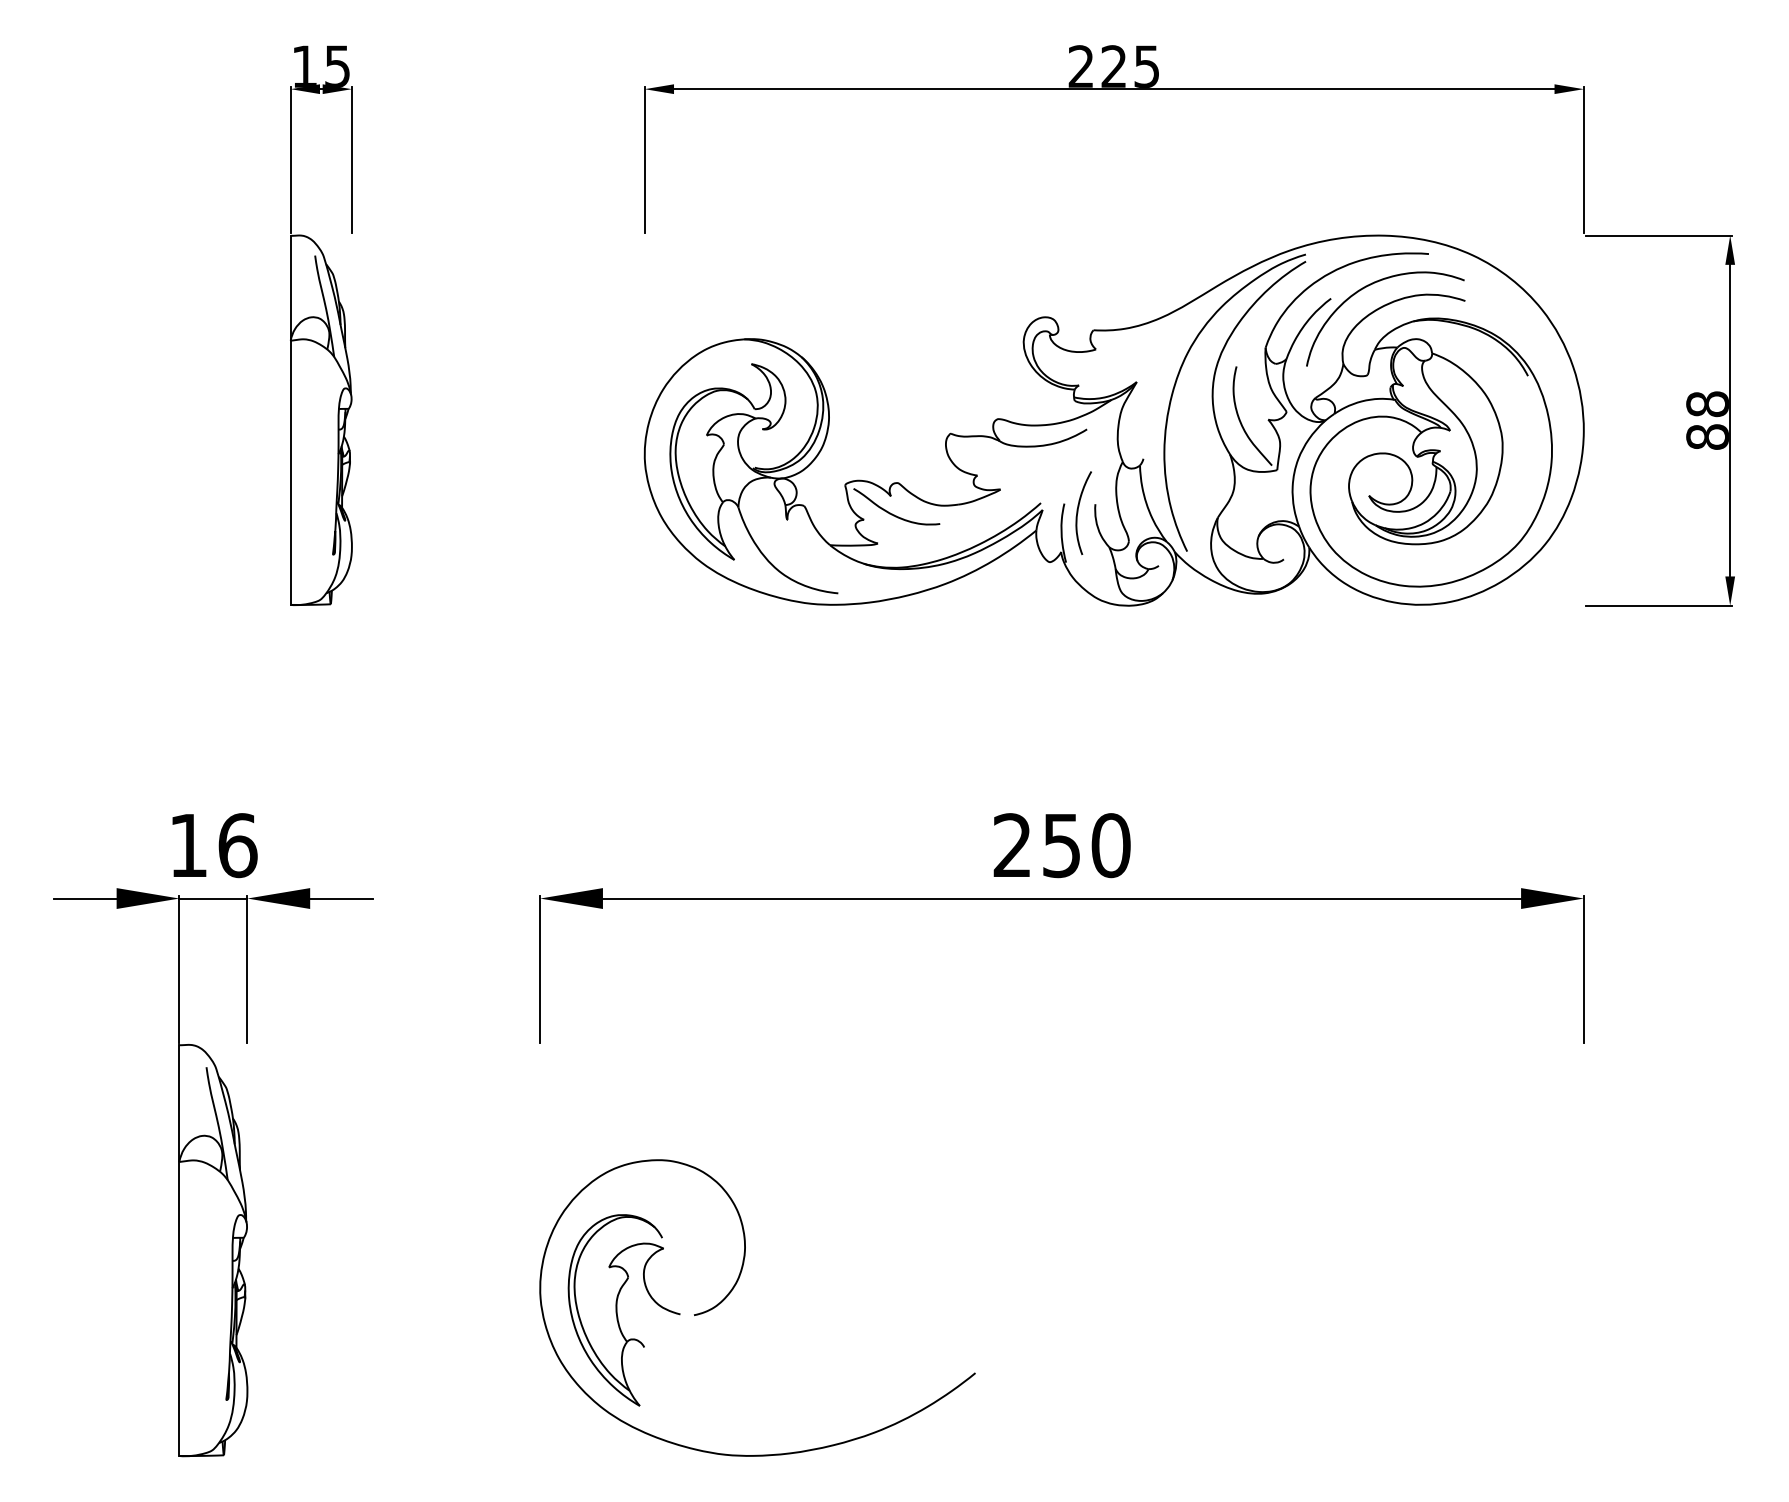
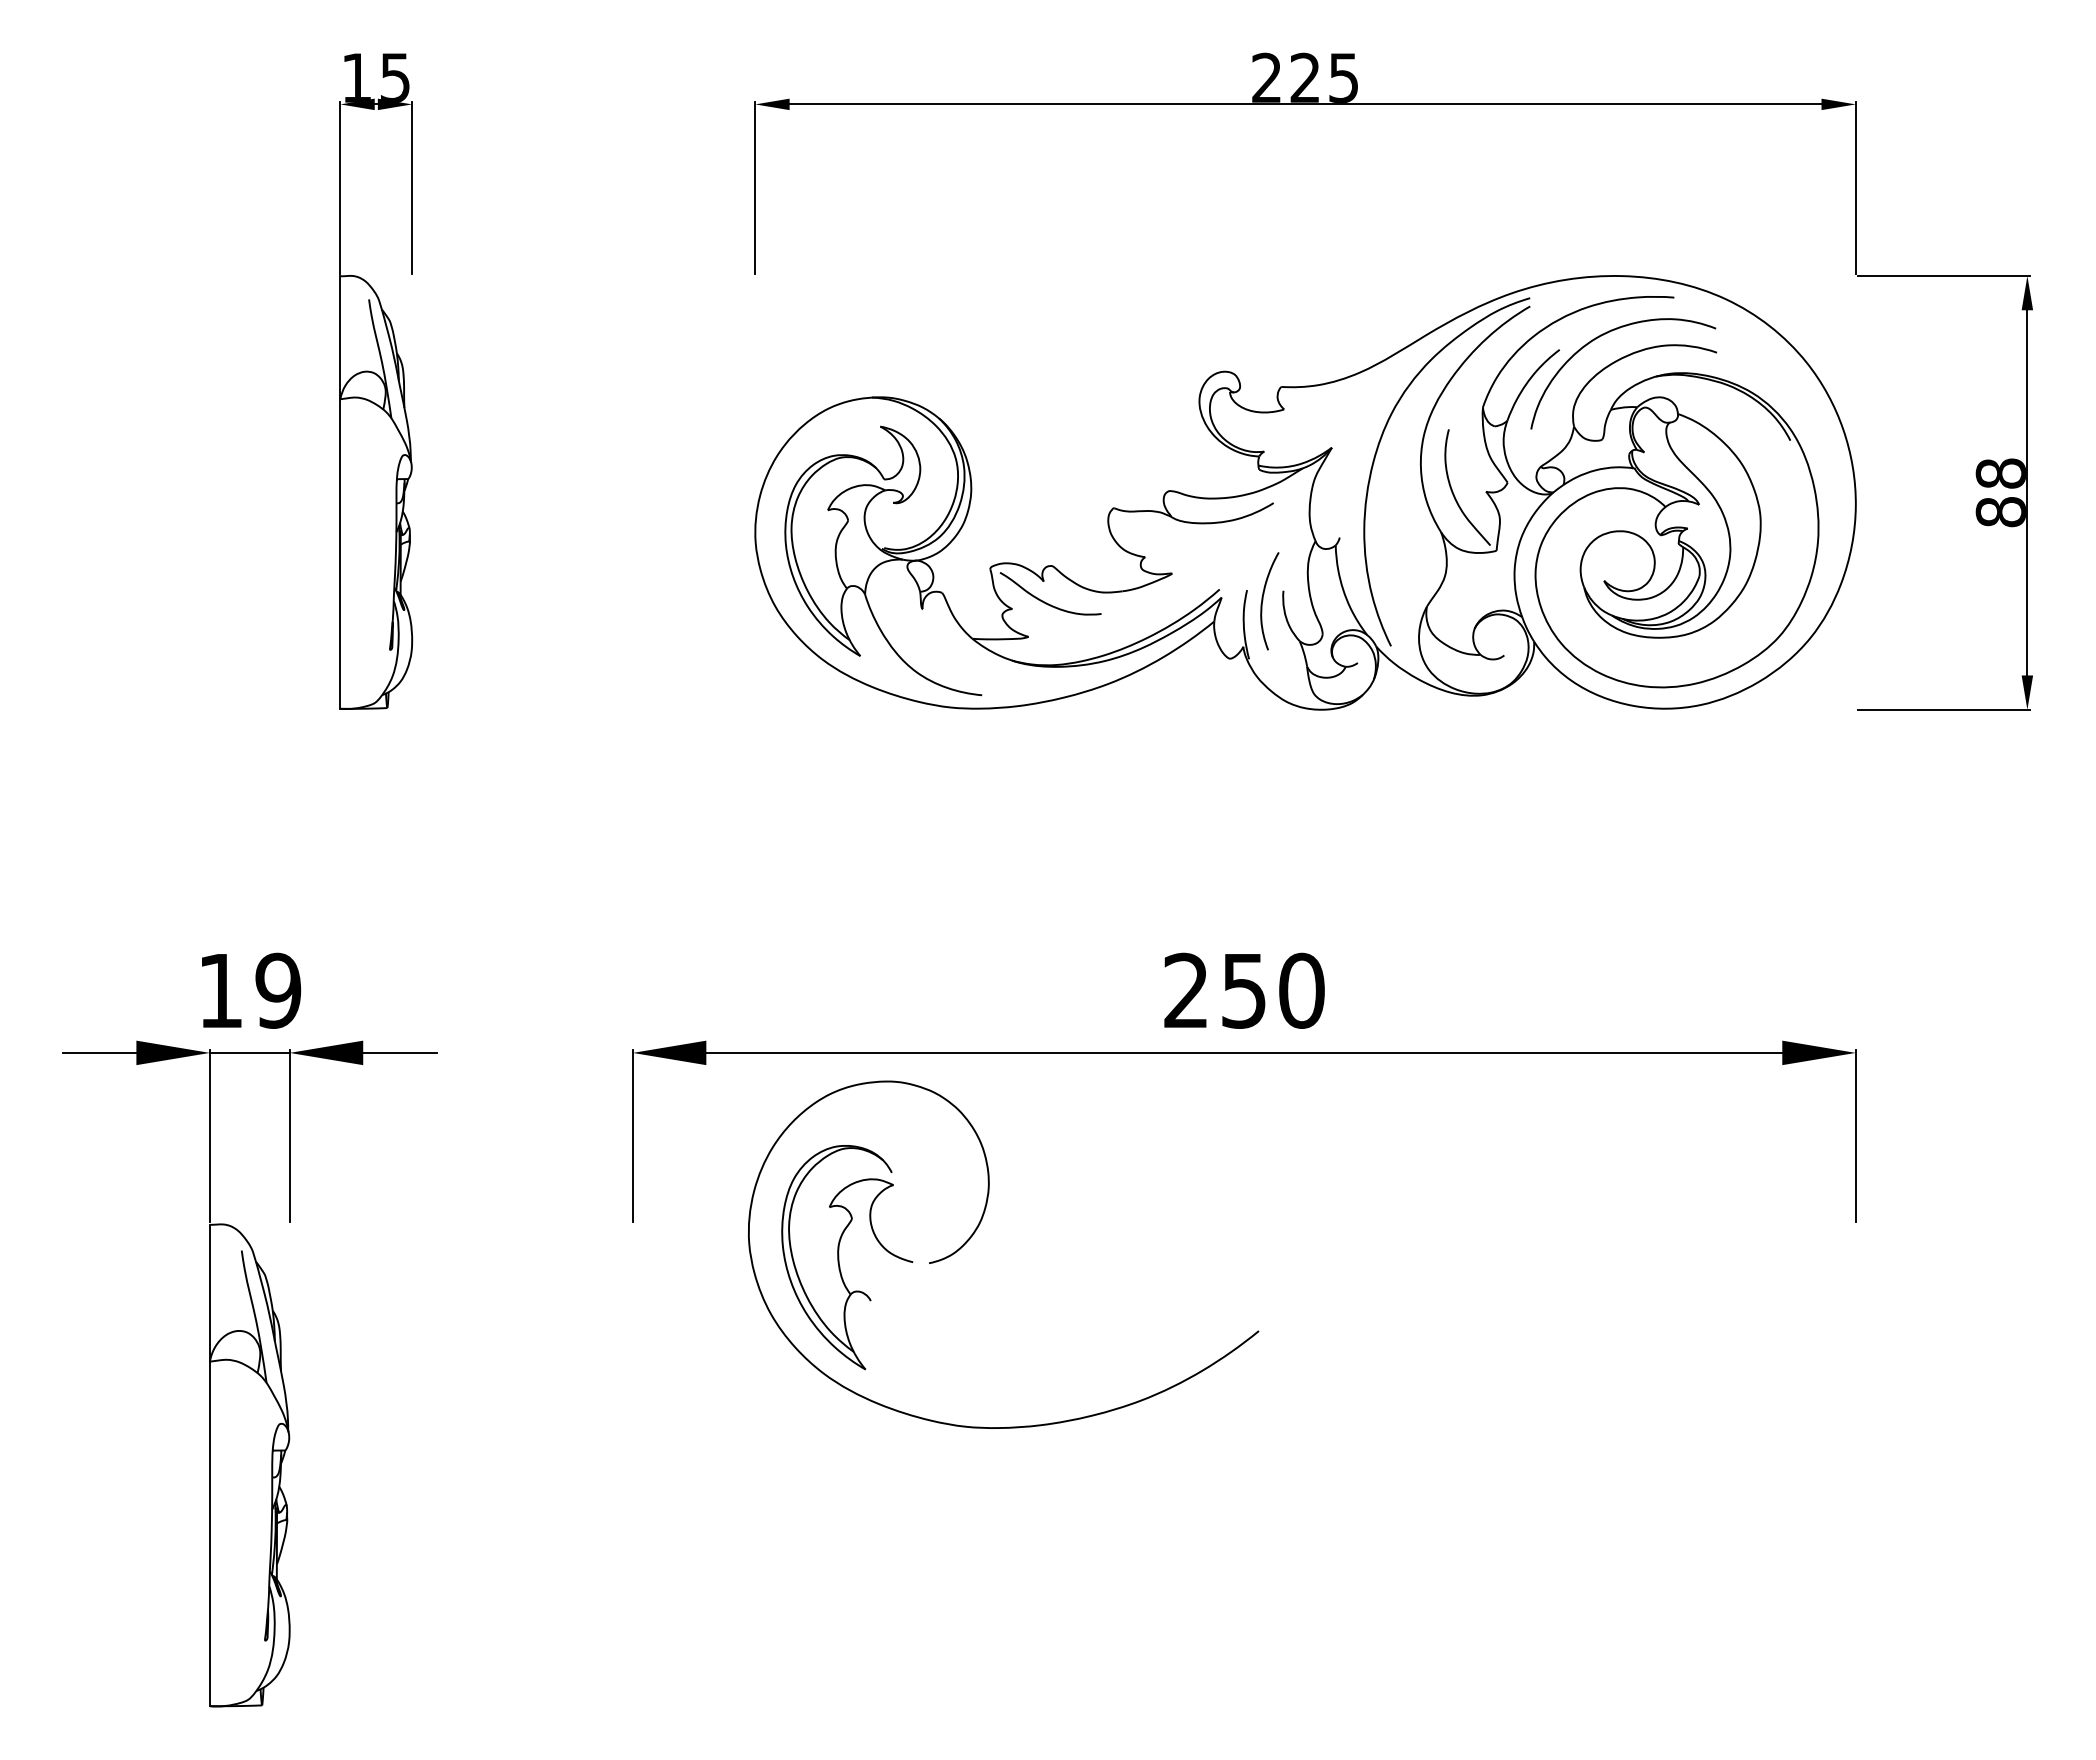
text: (237, 845) -> (278, 990), 16 -> 19
part: (731, 1291) -> (973, 1235), moved

